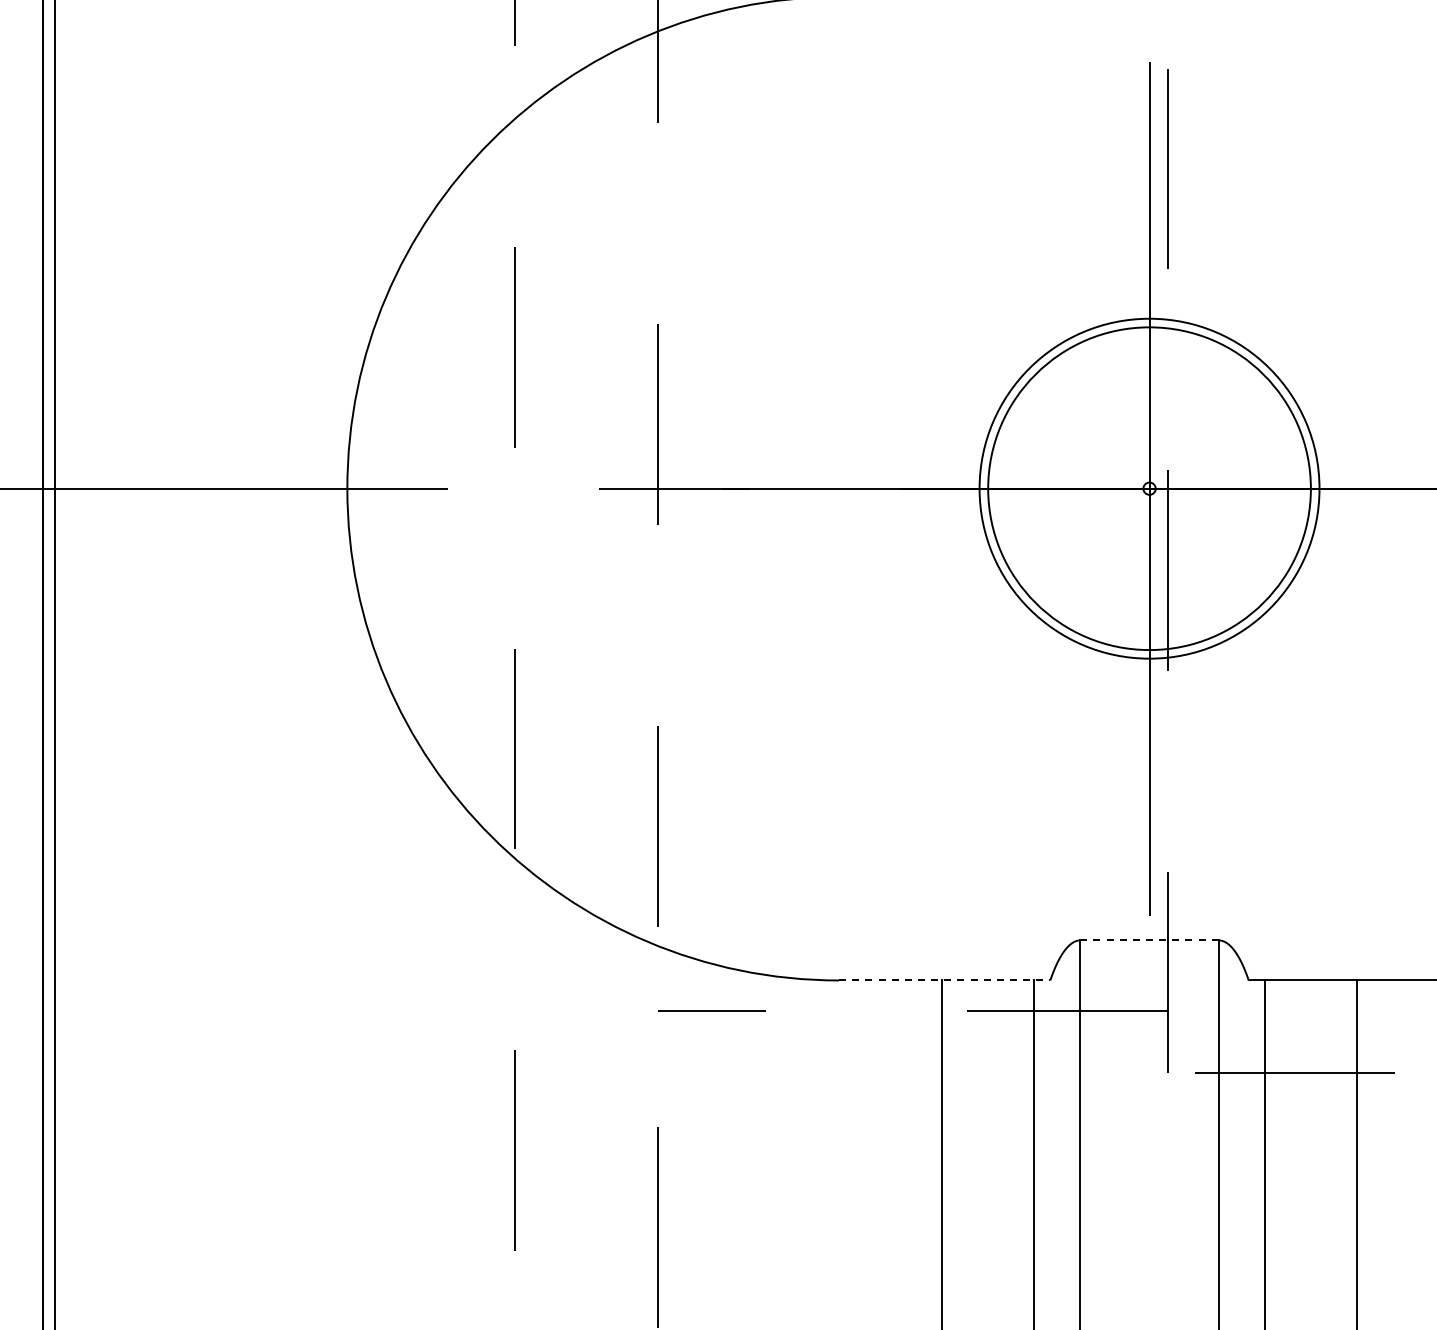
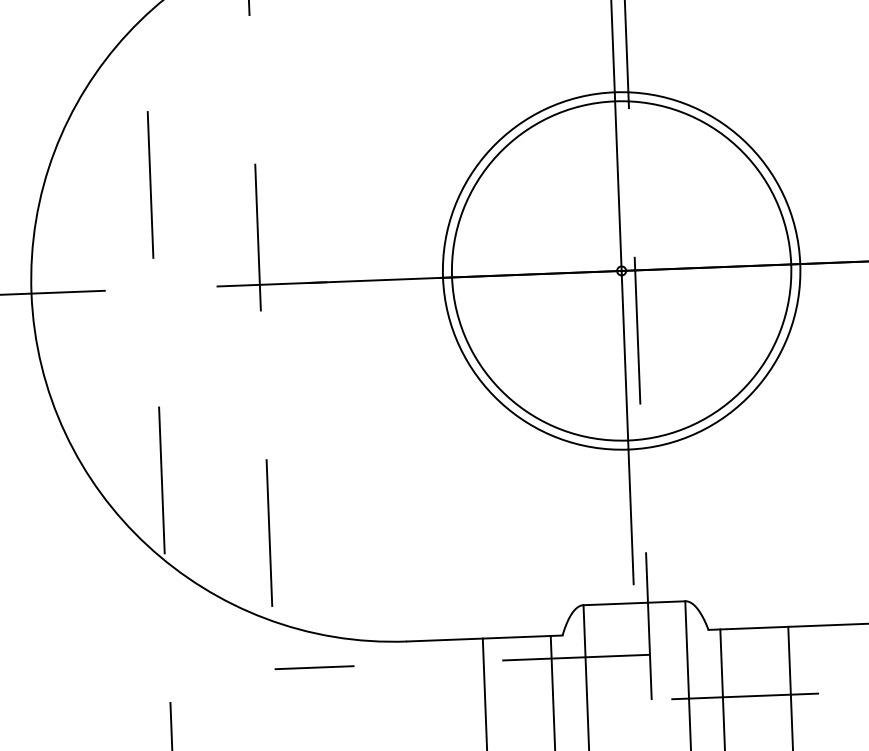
circle: (1149, 488) -> (621, 270), size x1.43
circle: (1149, 488) -> (621, 270), size x1.43
line: (1149, 940) -> (634, 603), dashed -> solid
line: (944, 980) -> (484, 638), dashed -> solid

